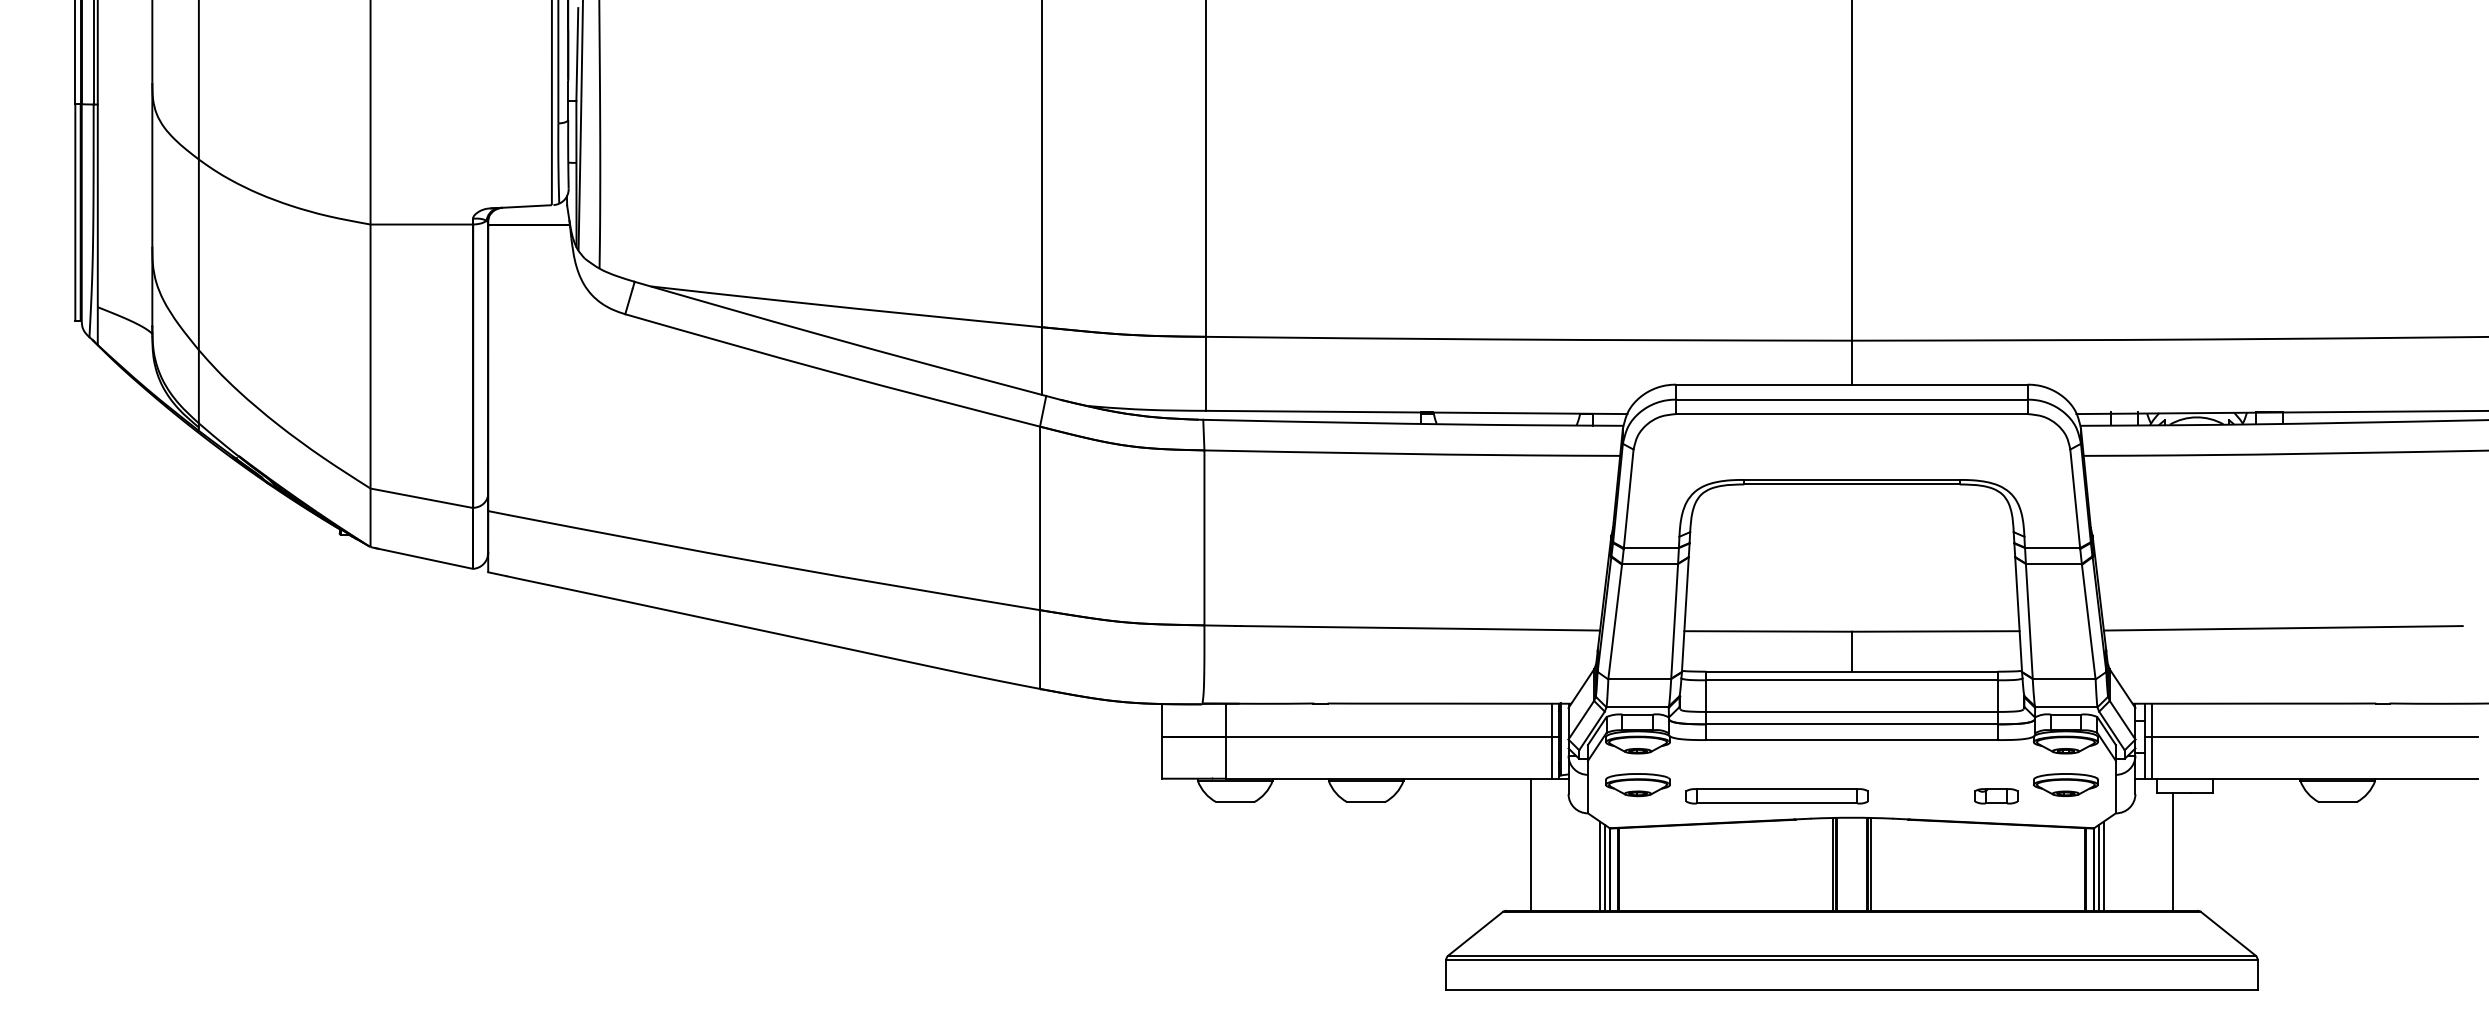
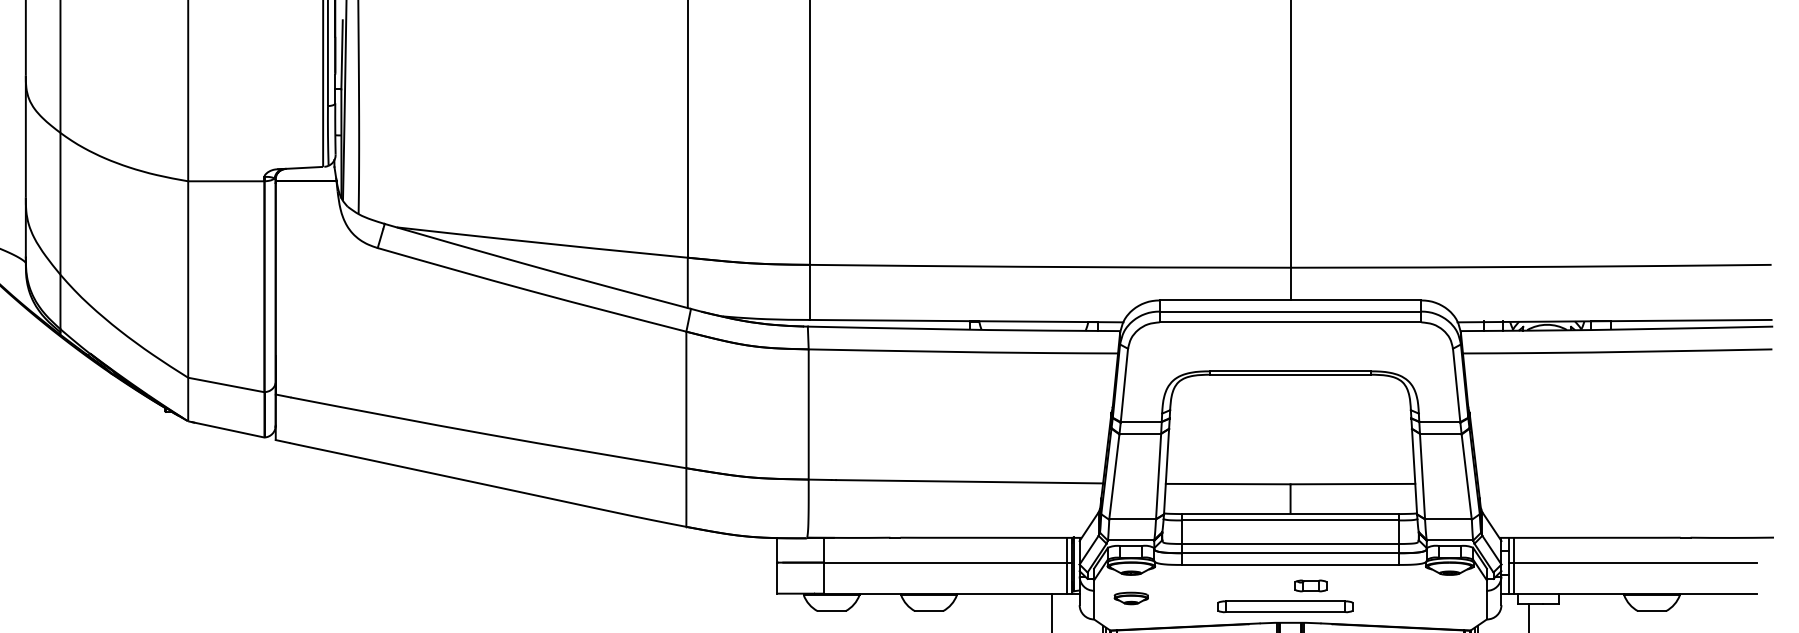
line: (2282, 628) -> (1610, 481), removed
part: (2065, 784) -> (1449, 597), removed
part: (1637, 785) -> (1130, 598), size x0.7
part: (1776, 796) -> (1284, 606), moved
part: (1996, 796) -> (1311, 586), moved

